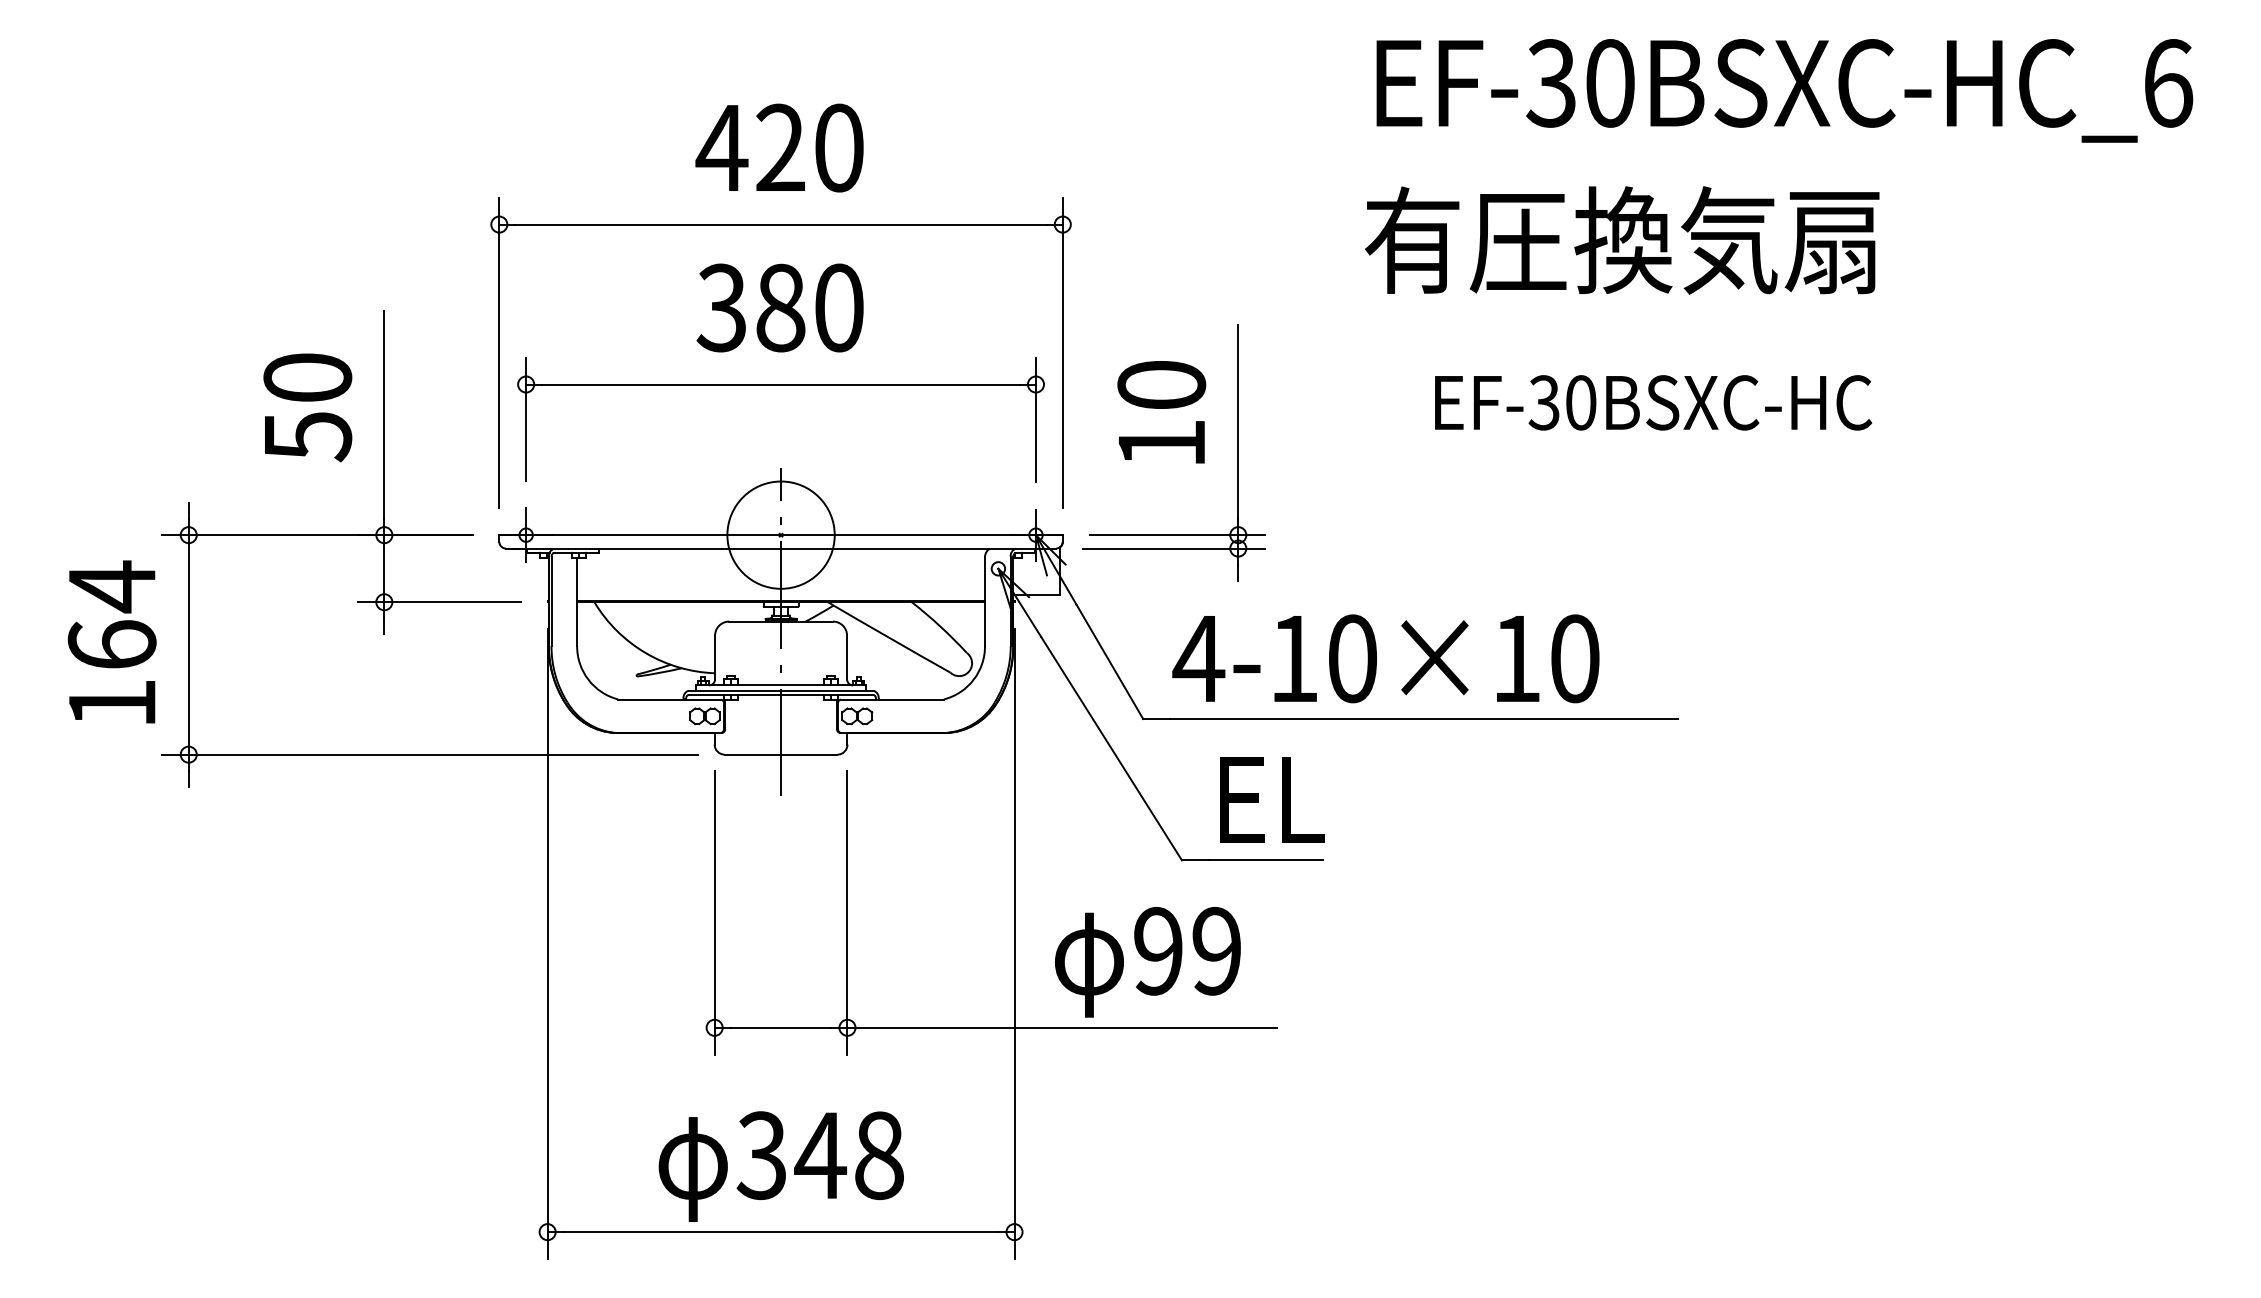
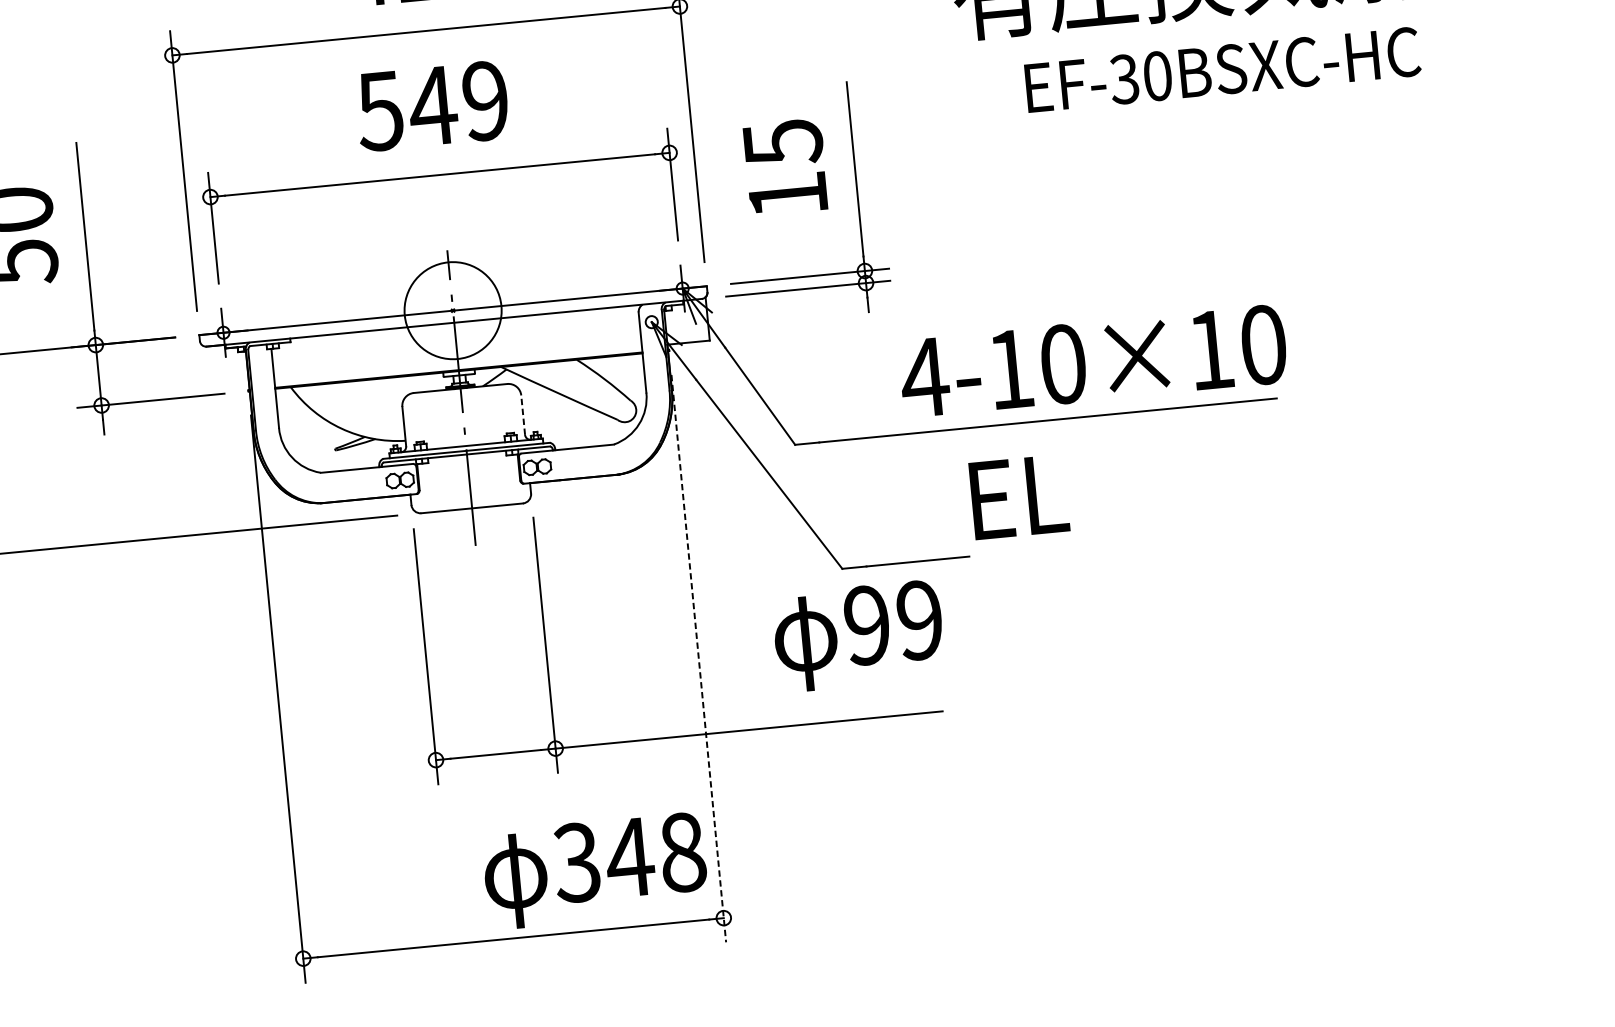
text: (779, 307) -> (431, 105), 380 -> 549
text: (1161, 386) -> (782, 143), 10 -> 15
text: (1653, 402) -> (1222, 69), moved
line: (847, 657) -> (523, 415), solid -> dashed
text: (1385, 658) -> (1092, 361), moved
text: (1272, 799) -> (1019, 496), moved
line: (1014, 944) -> (698, 659), solid -> dashed
text: (1147, 962) -> (858, 636), moved
text: (780, 1166) -> (594, 870), moved

